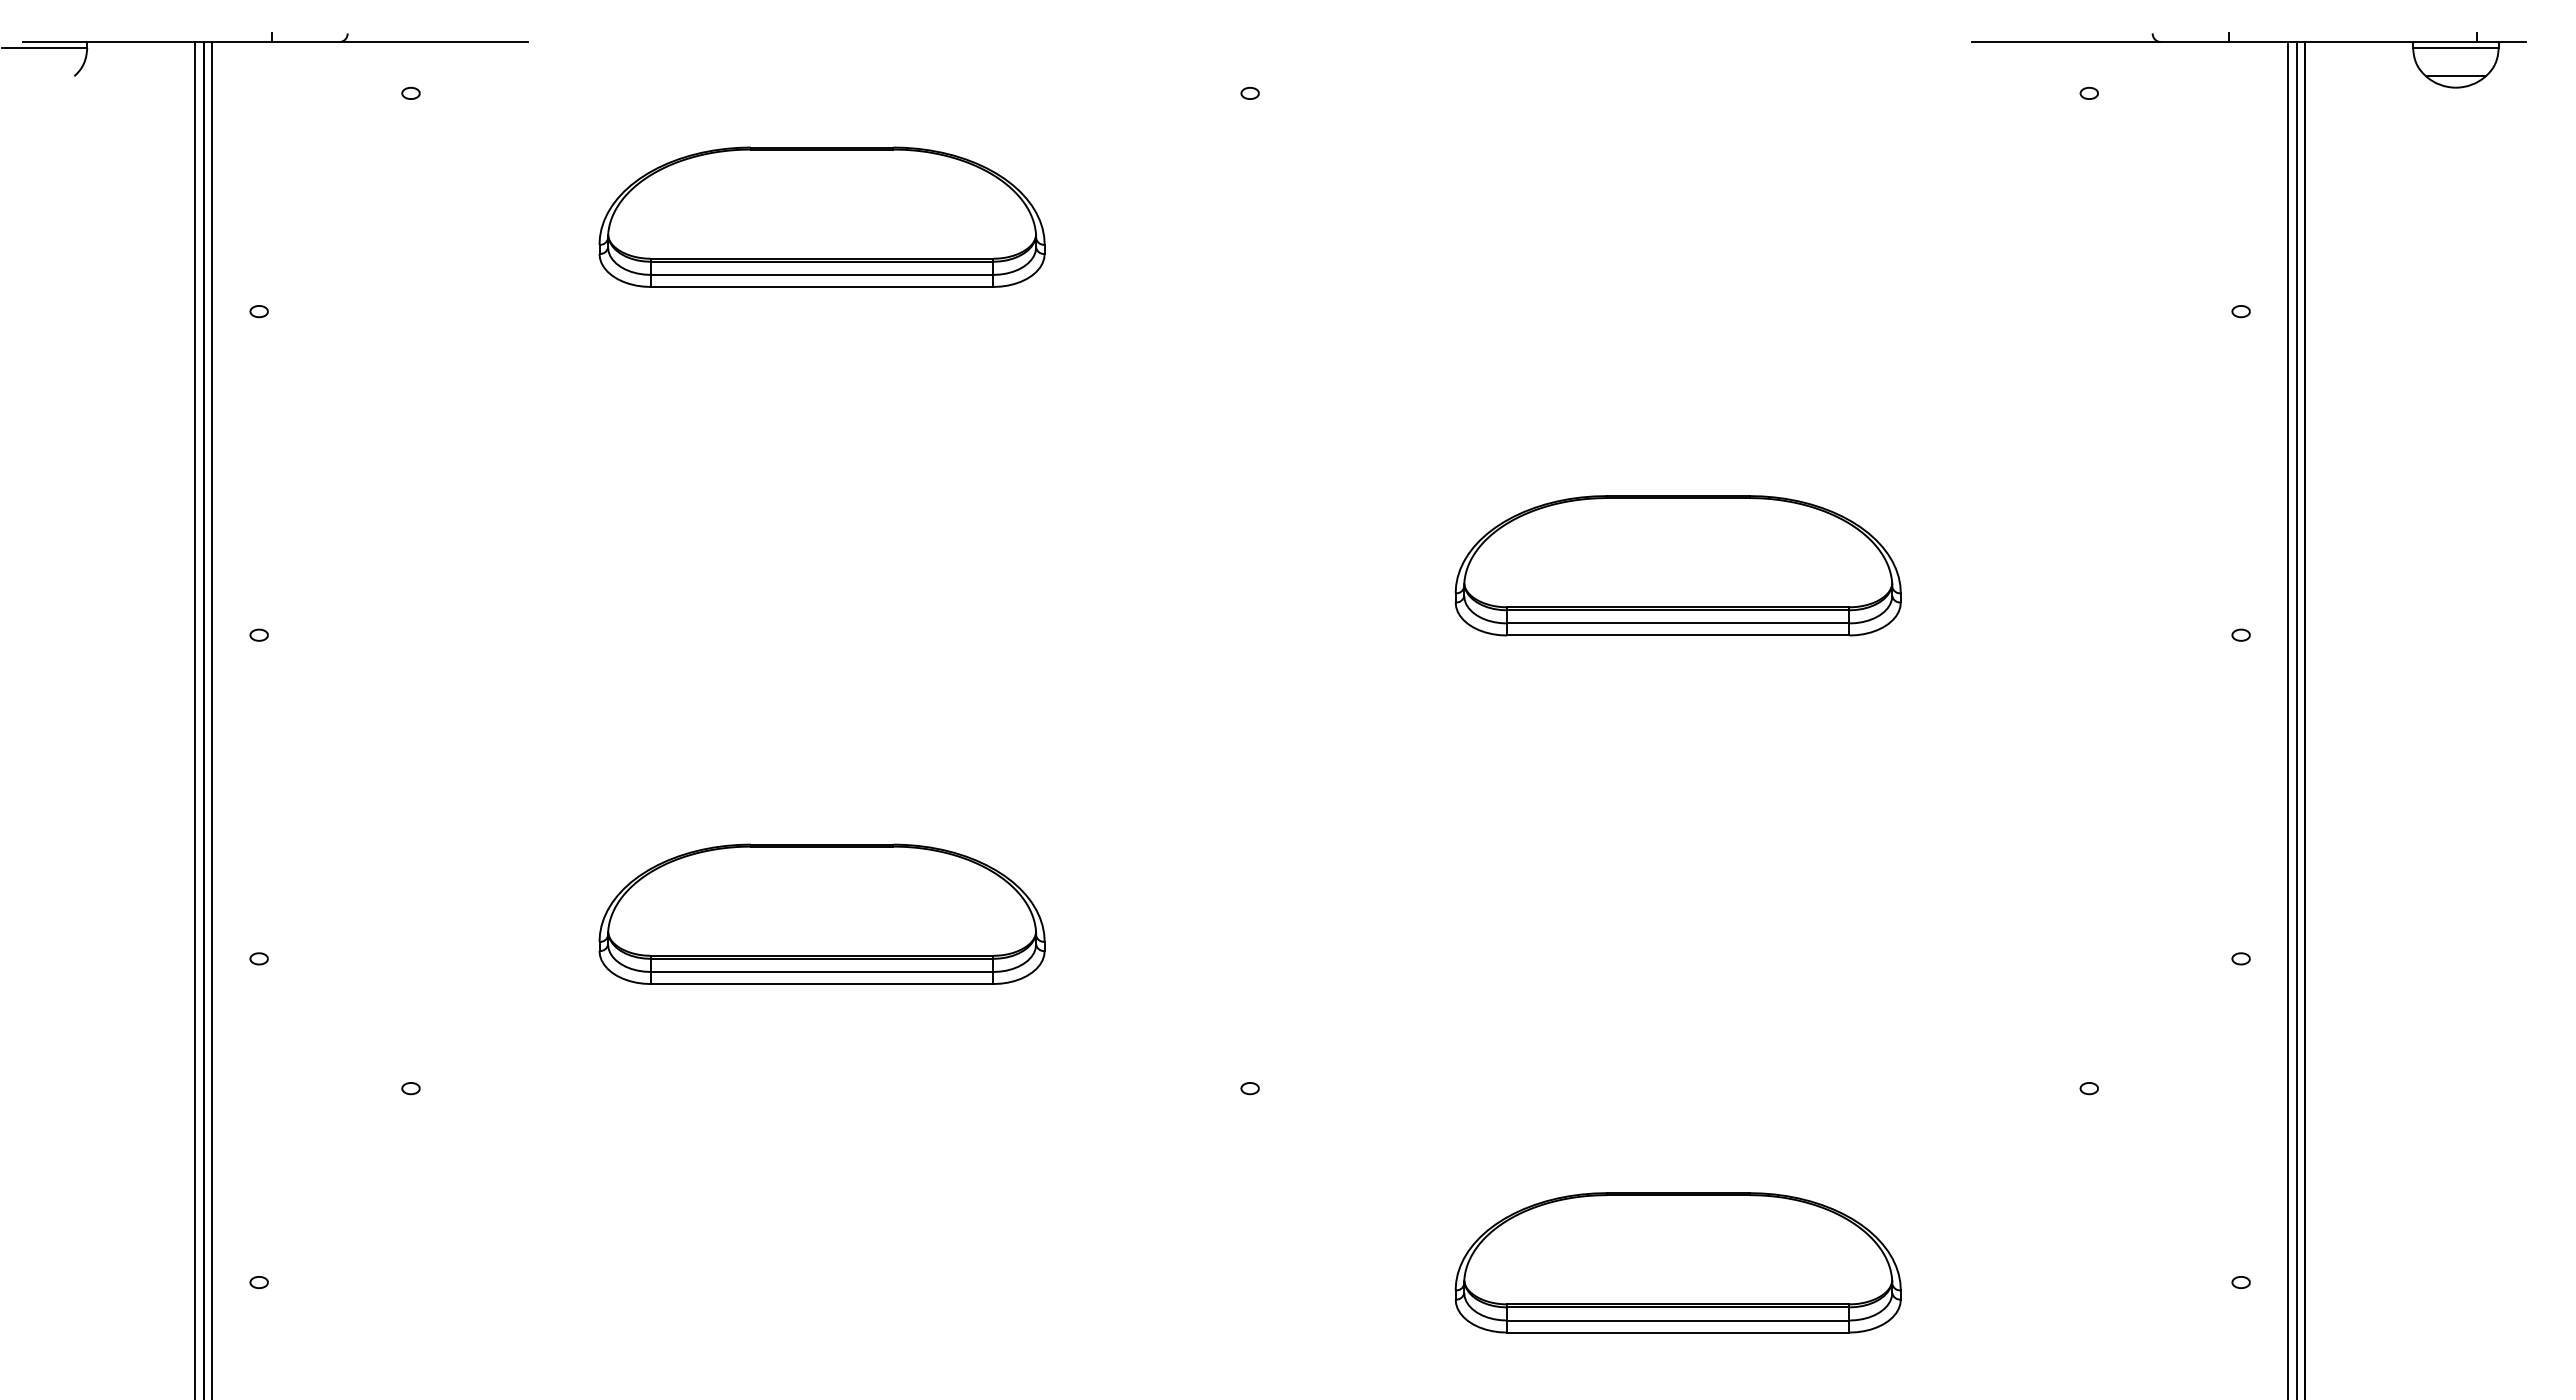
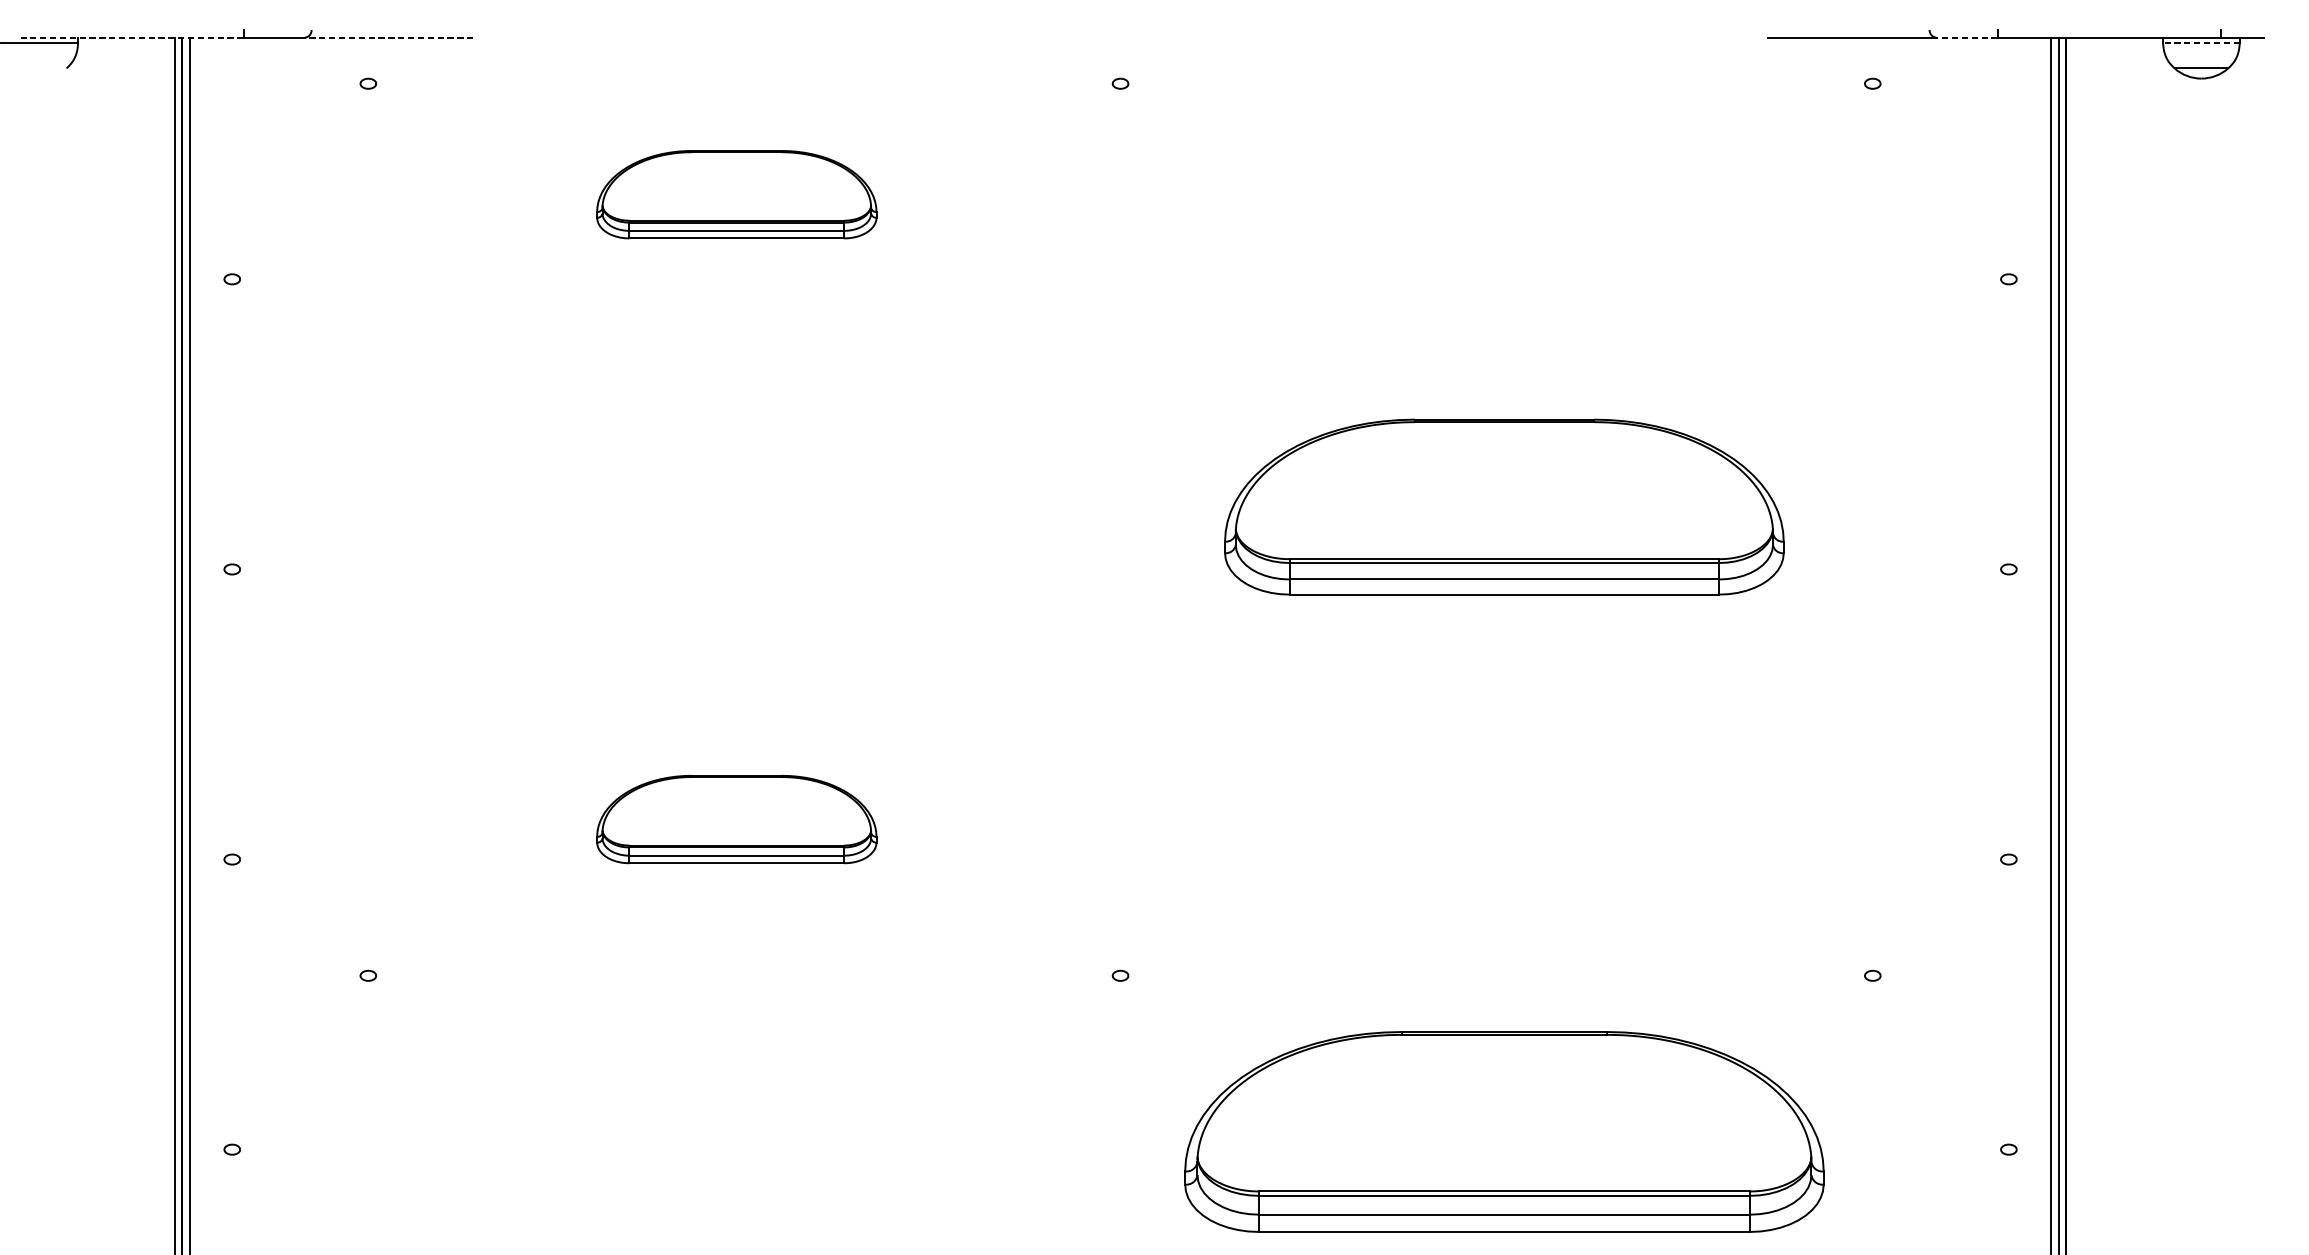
line: (146, 42) -> (131, 38), solid -> dashed
line: (433, 42) -> (388, 38), solid -> dashed
line: (2193, 42) -> (1966, 38), solid -> dashed
line: (2455, 47) -> (2201, 42), solid -> dashed
part: (821, 216) -> (736, 194), size x0.7
part: (1677, 565) -> (1503, 506), size x1.4
part: (821, 913) -> (736, 818), size x0.7
part: (1677, 1262) -> (1503, 1131), size x1.6

